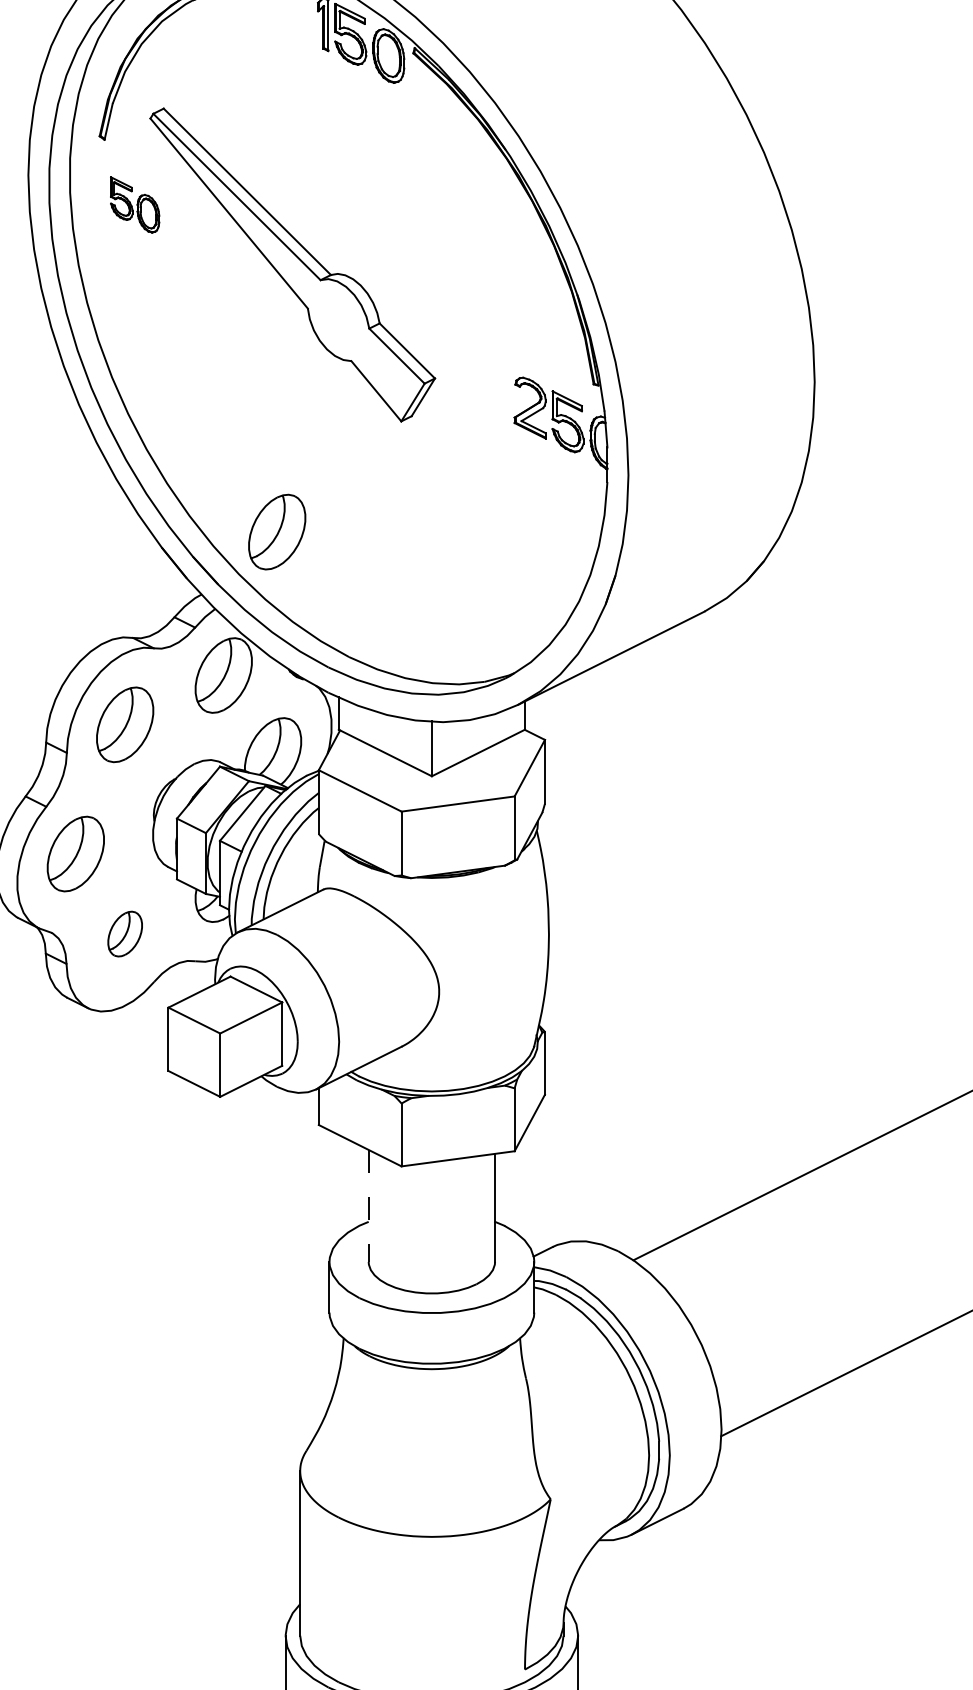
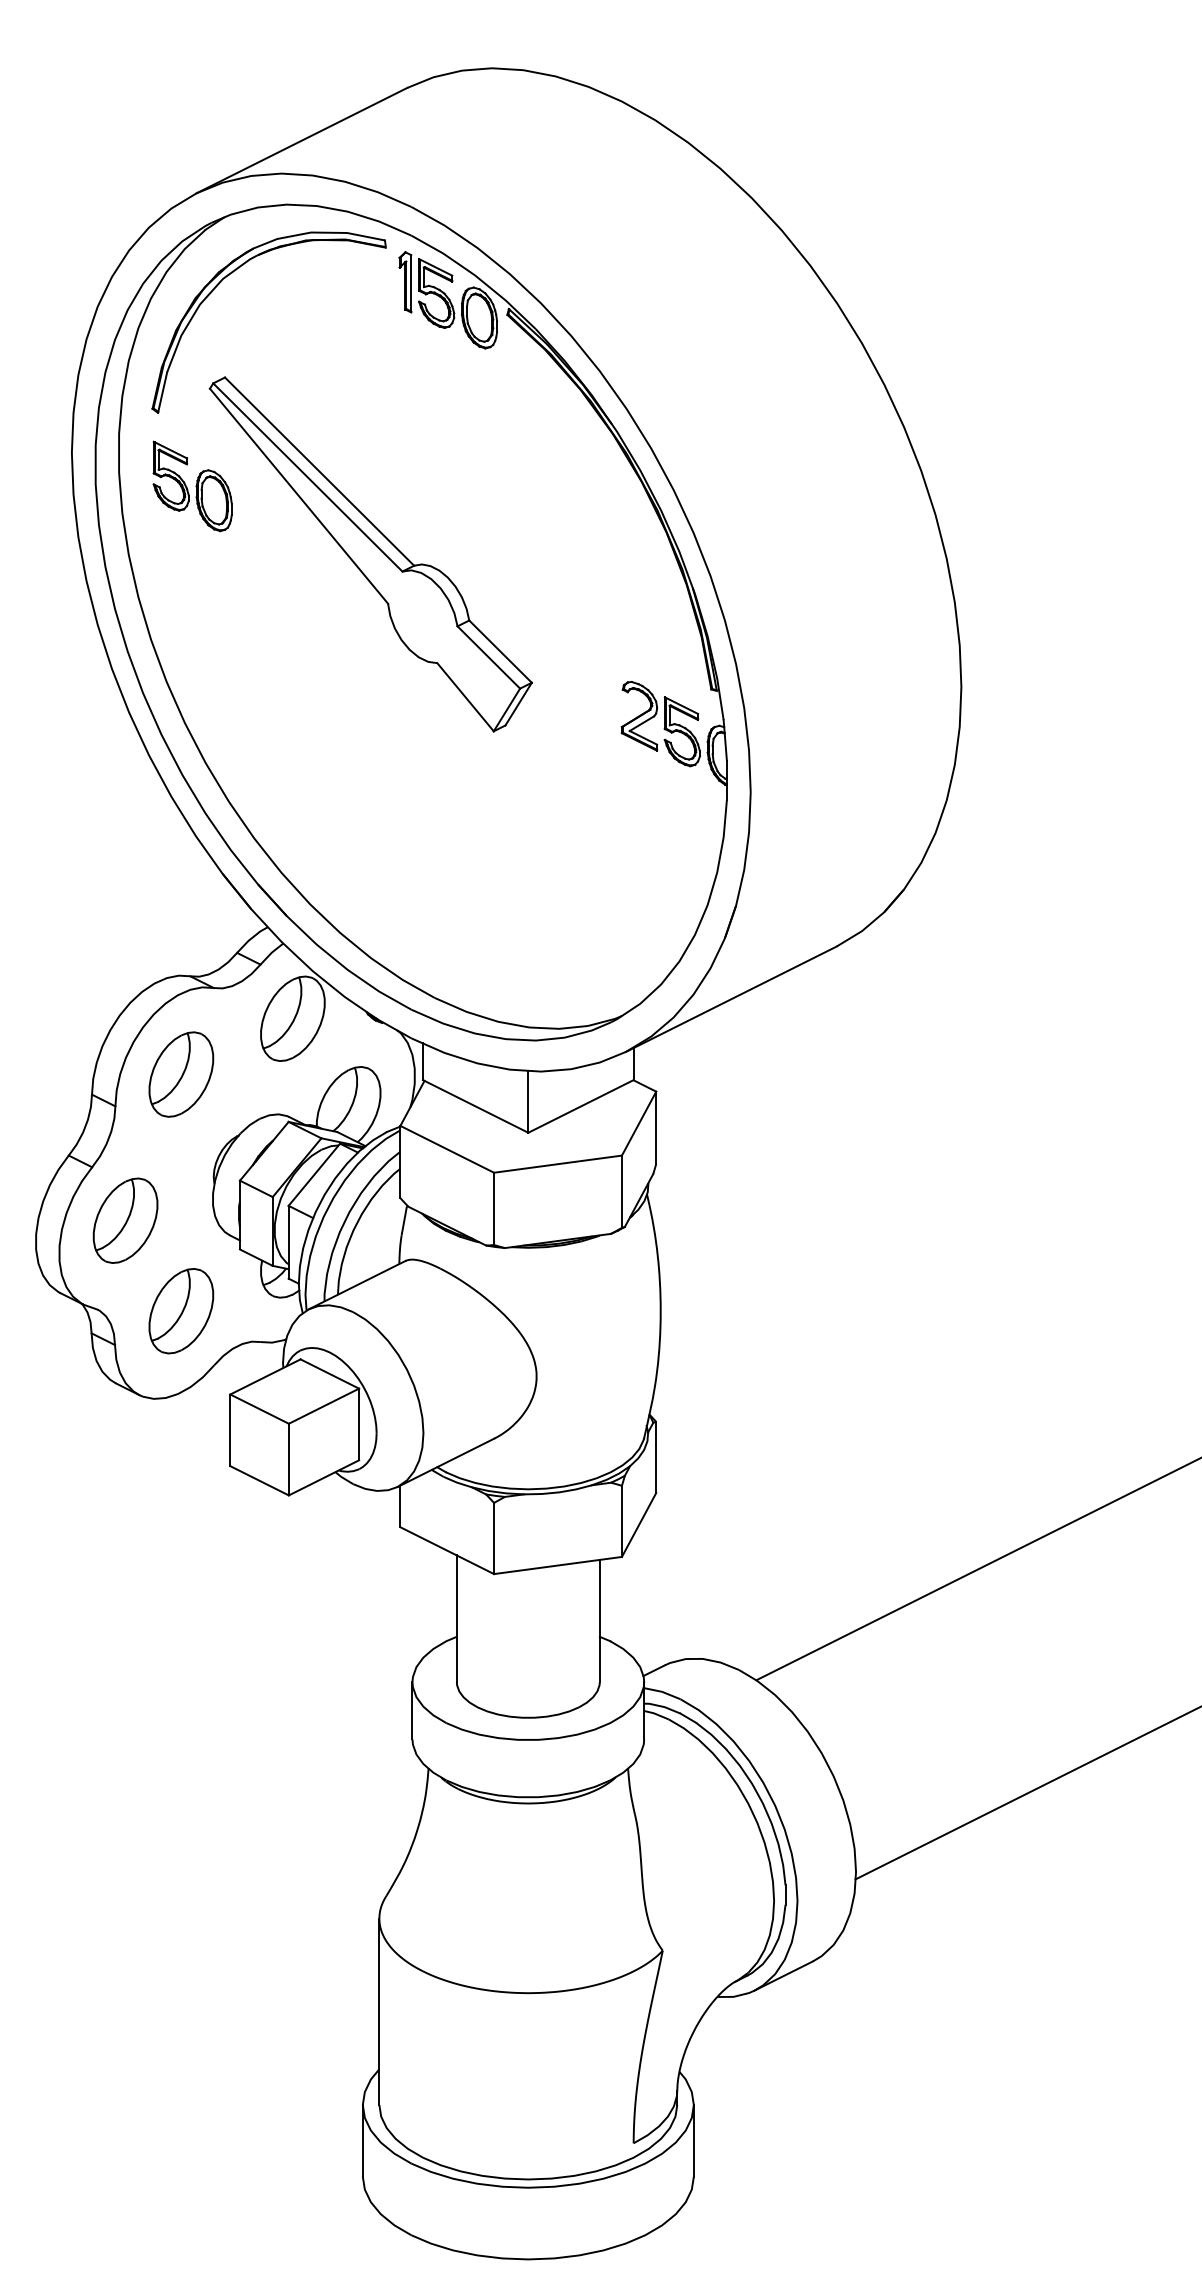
part: (135, 204) -> (192, 486), size x1.43
part: (277, 532) -> (353, 856), removed
part: (125, 934) -> (181, 1311), size x1.67
line: (368, 1206) -> (456, 1619), dashed -> solid

